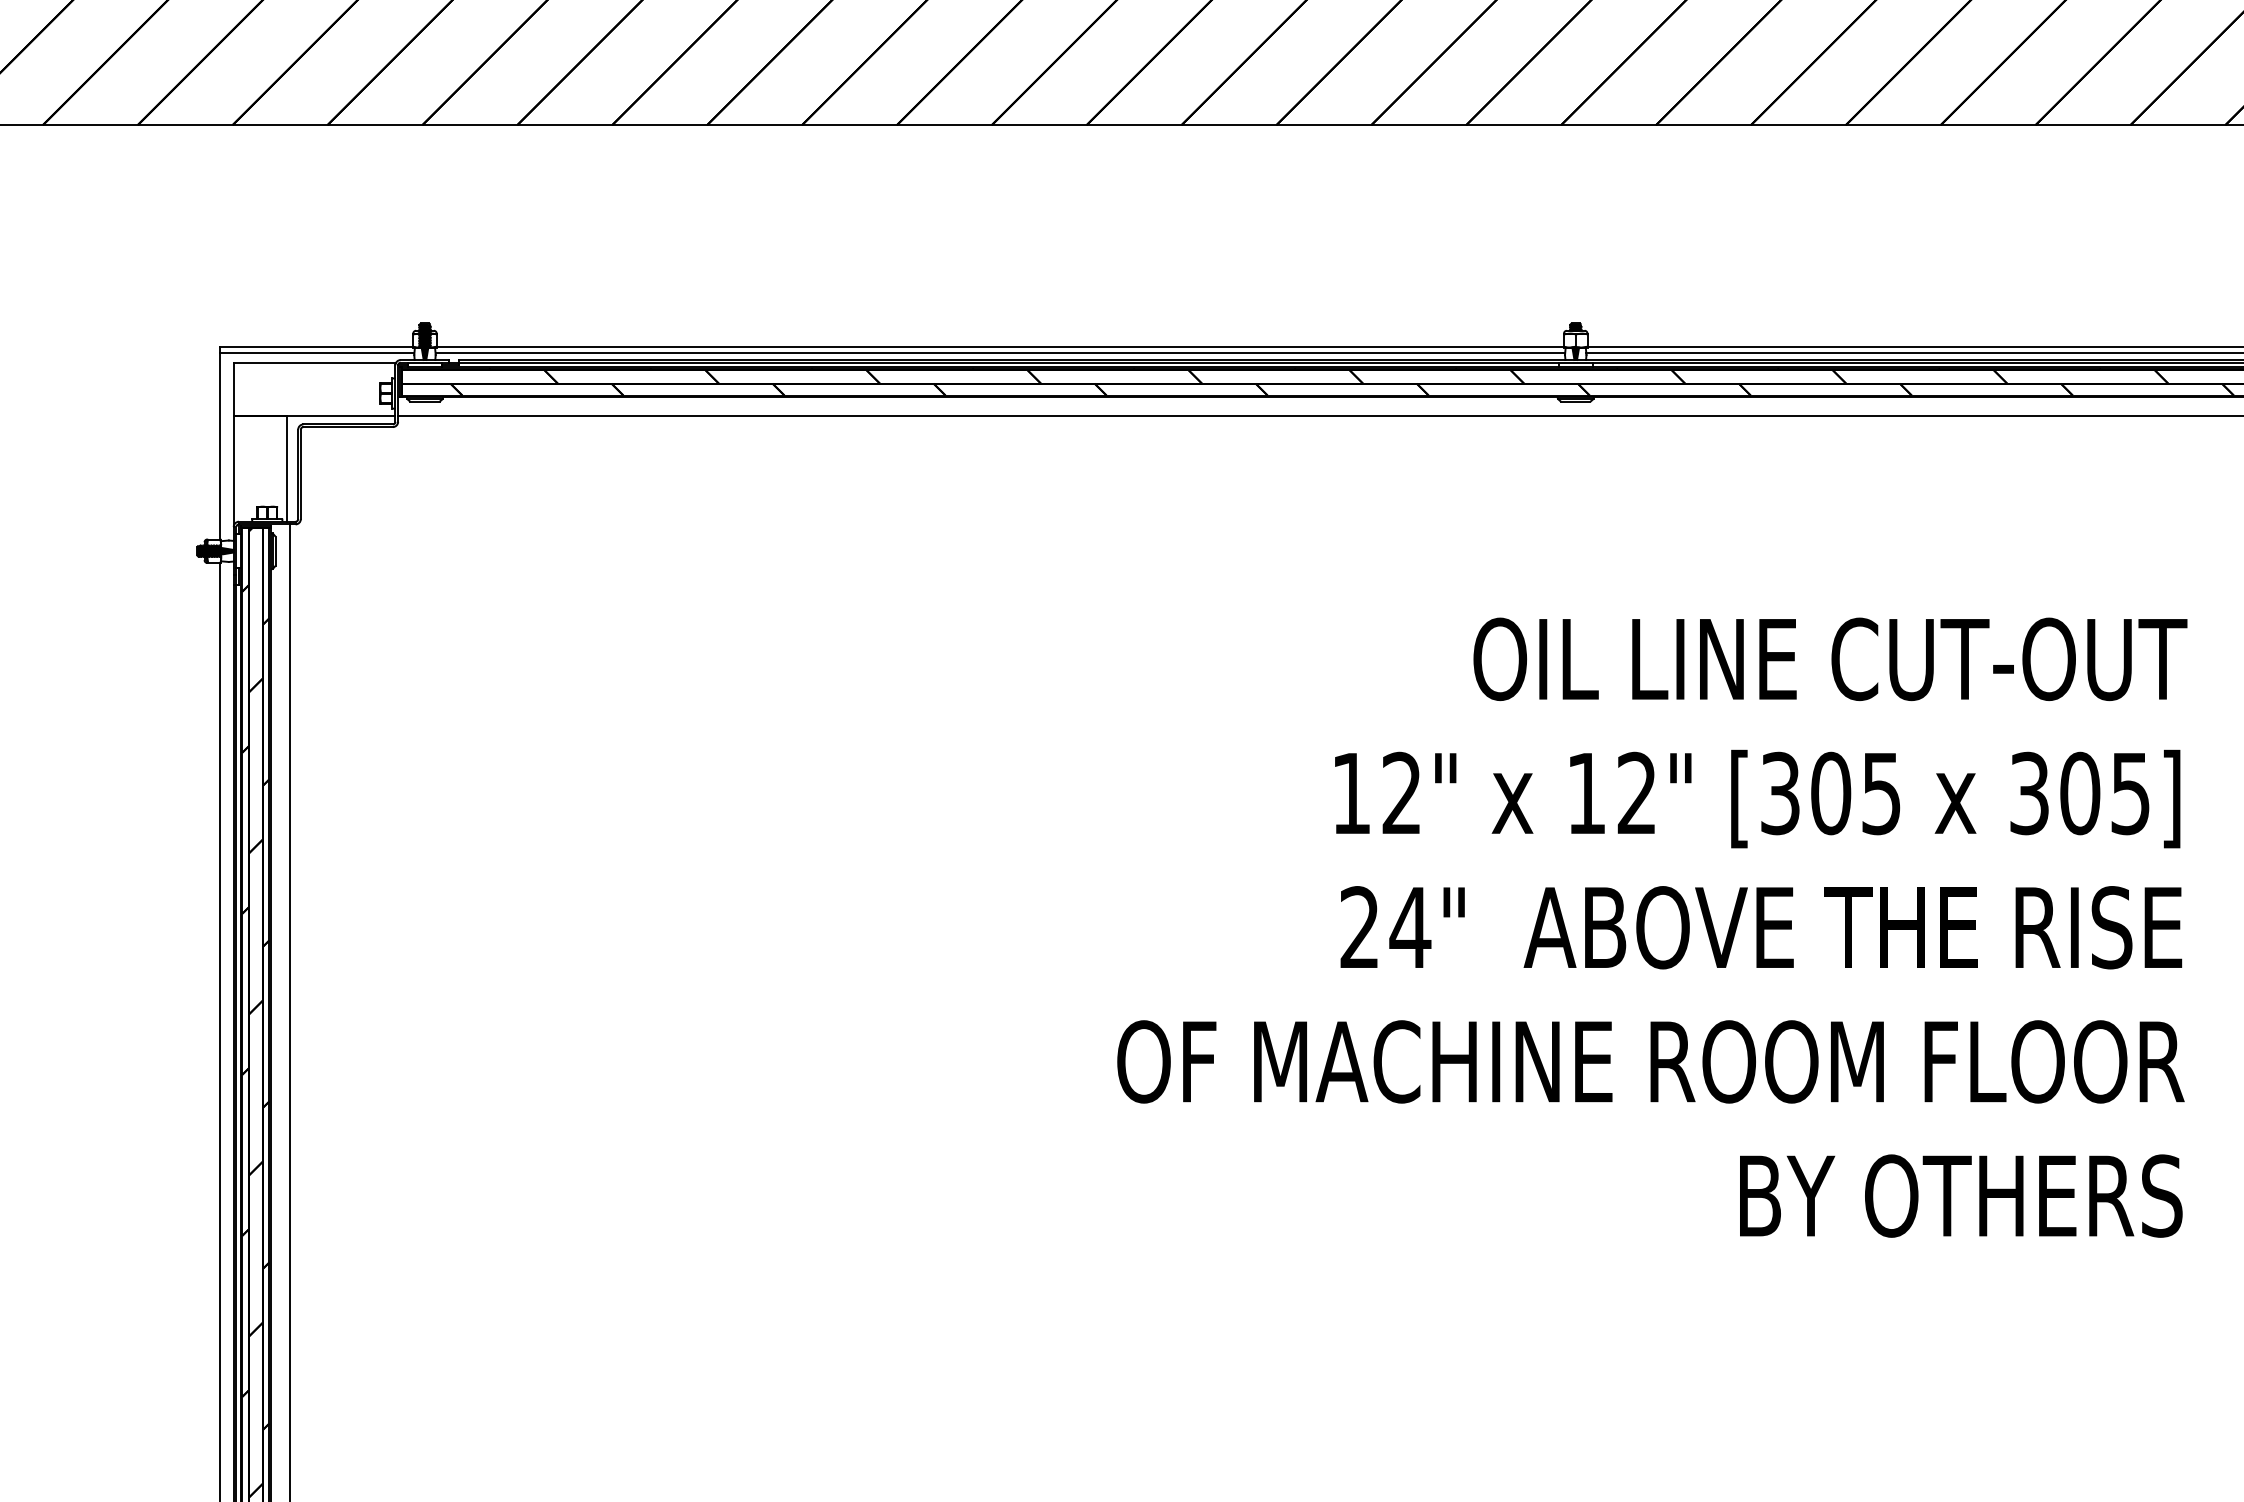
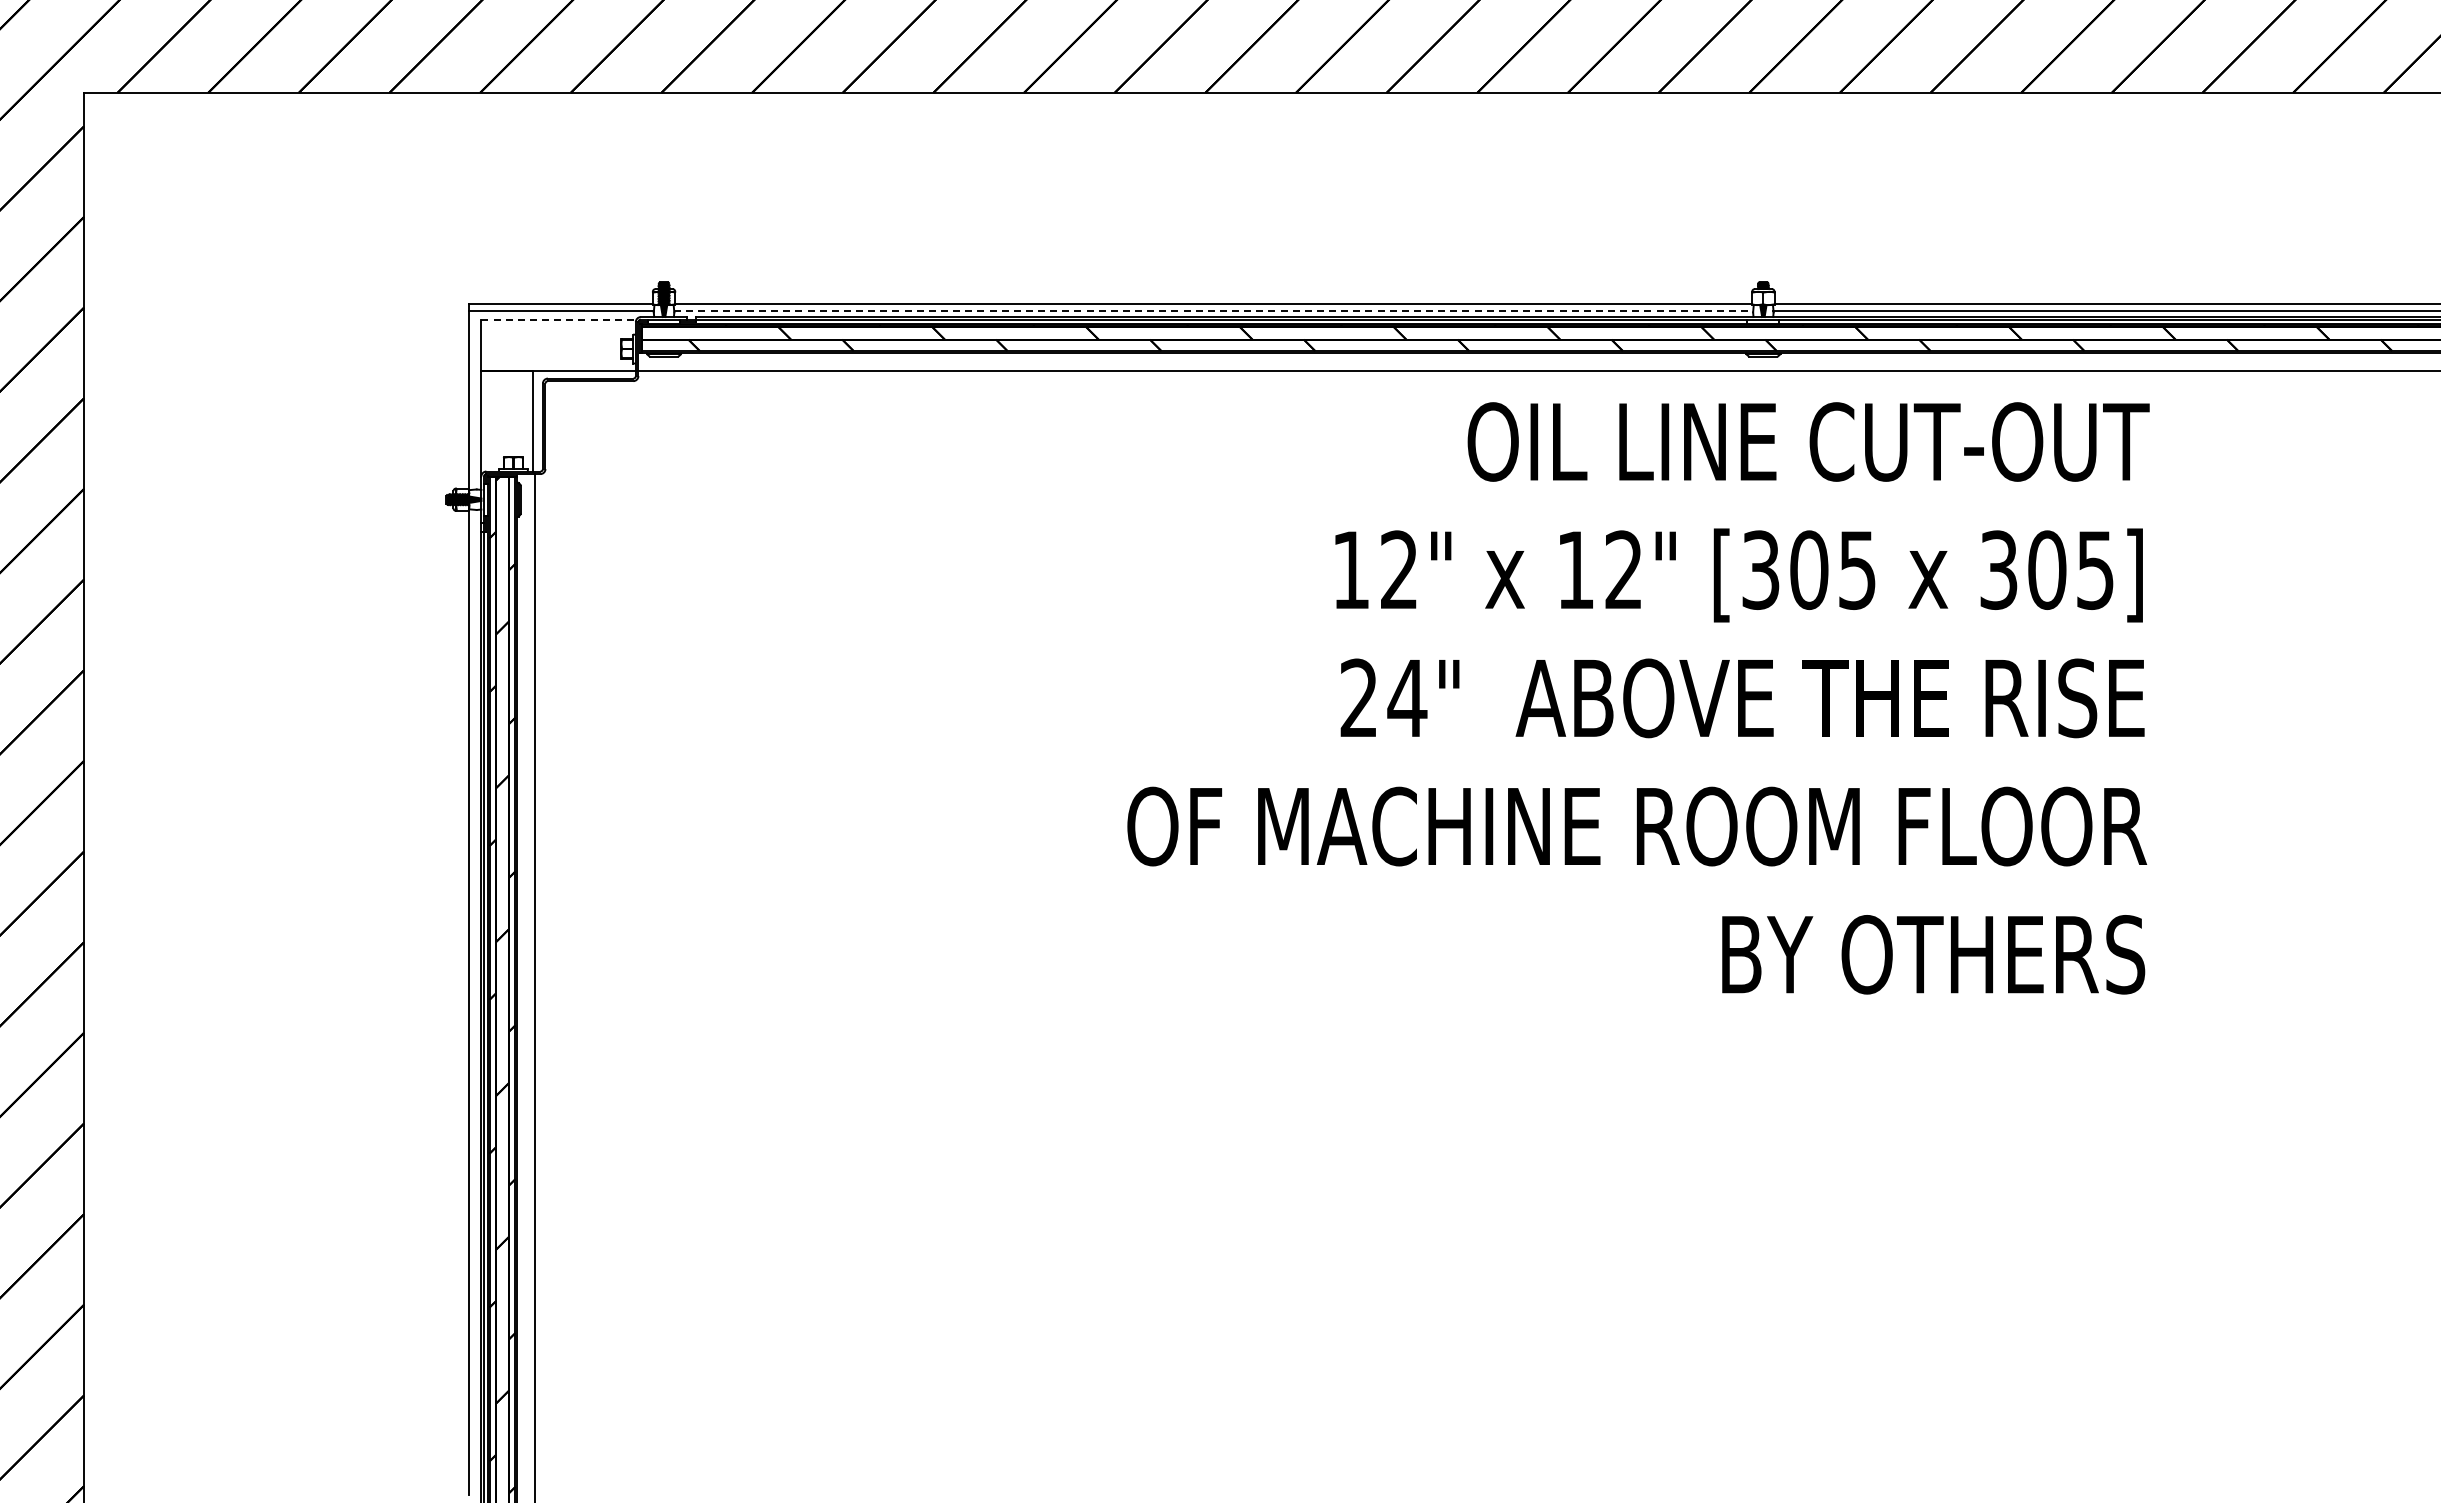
line: (1000, 353) -> (1213, 310), solid -> dashed
line: (314, 362) -> (558, 319), solid -> dashed
text: (1652, 927) -> (1638, 698), moved

